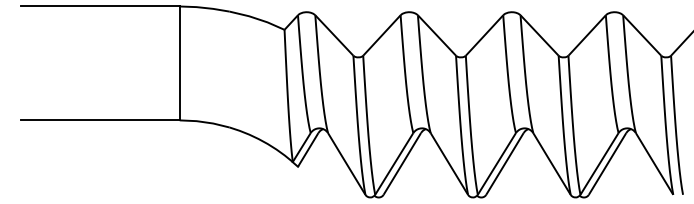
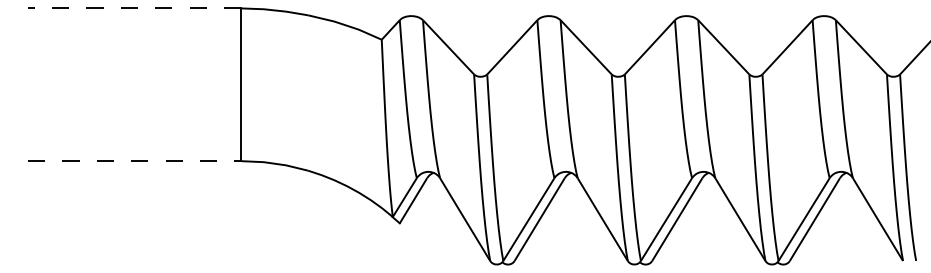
line: (100, 6) -> (134, 8), solid -> dashed
line: (100, 120) -> (134, 161), solid -> dashed

